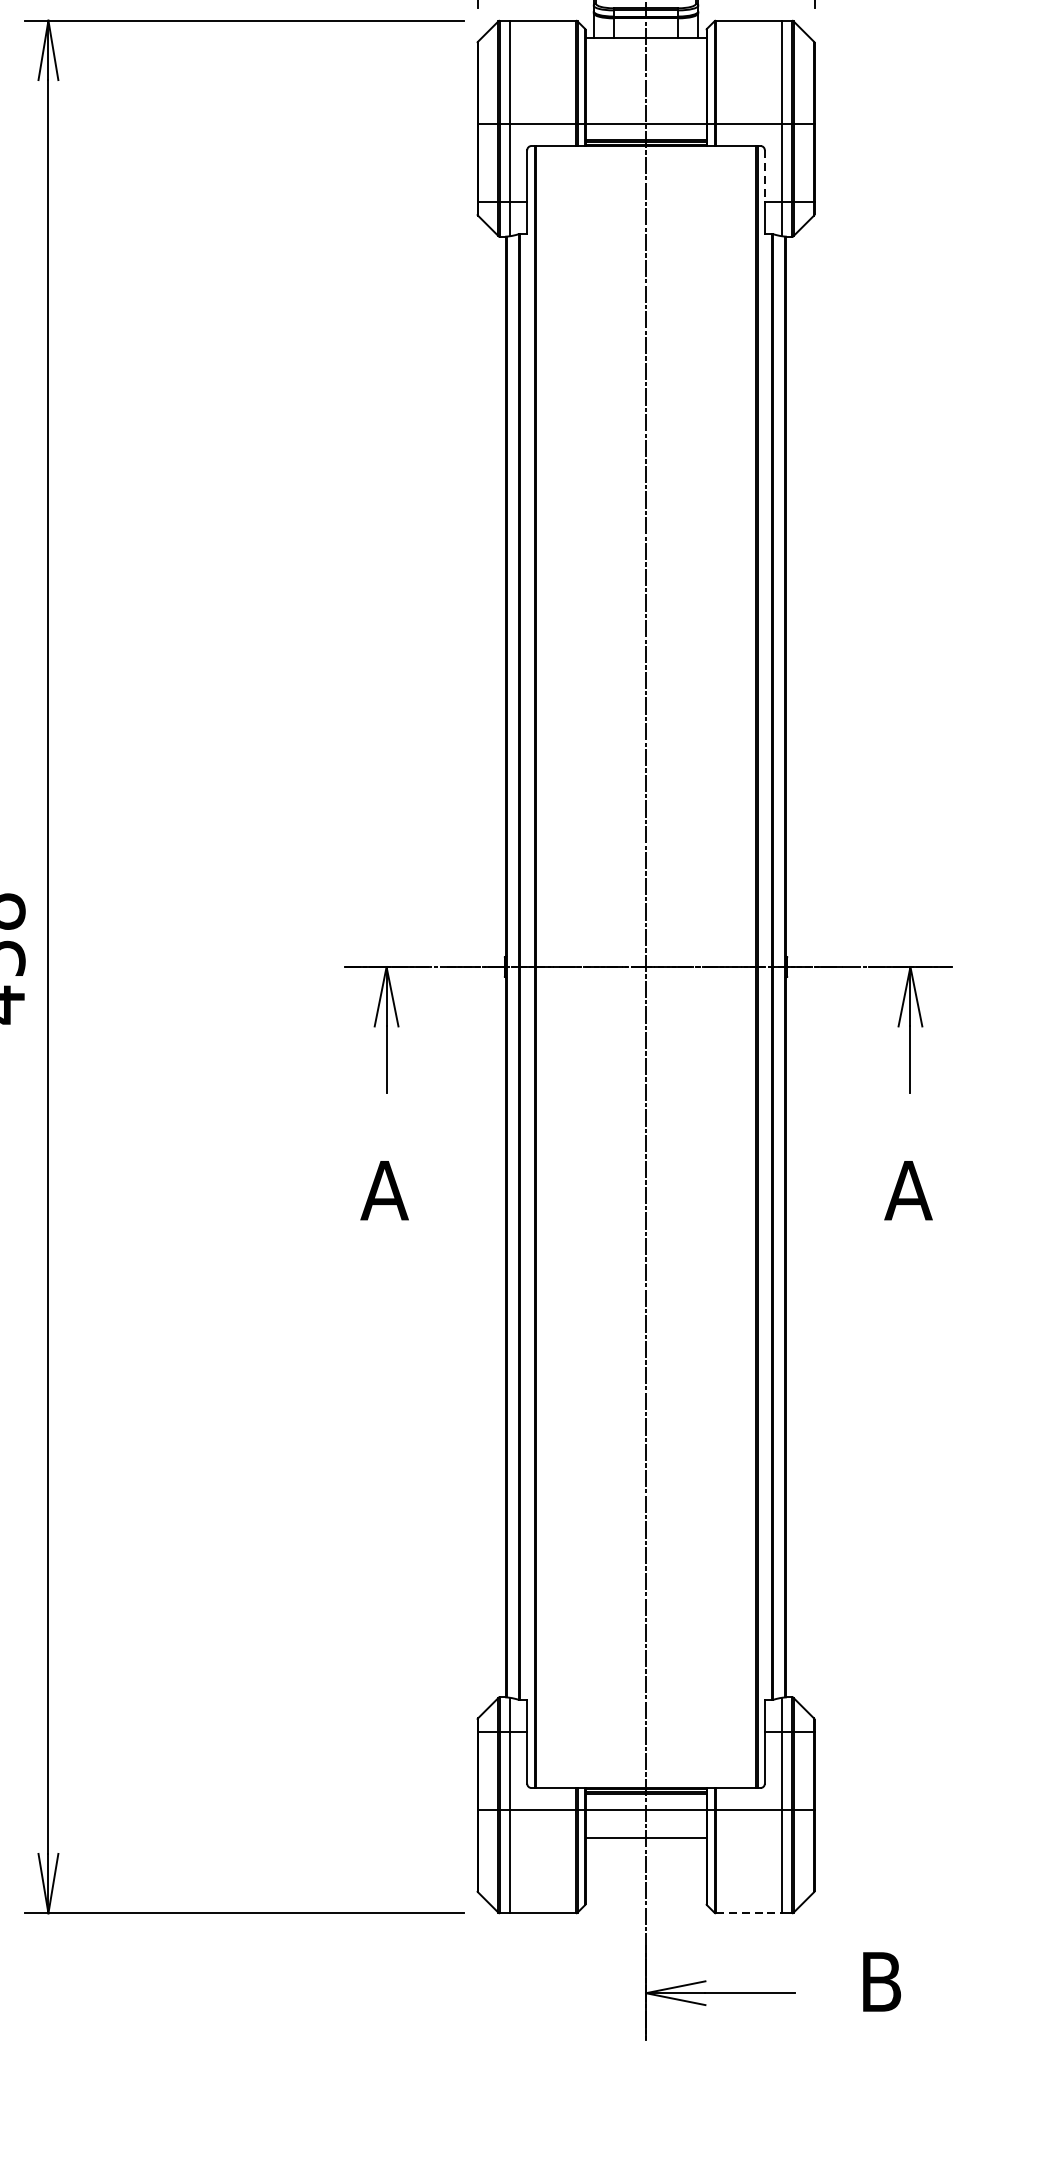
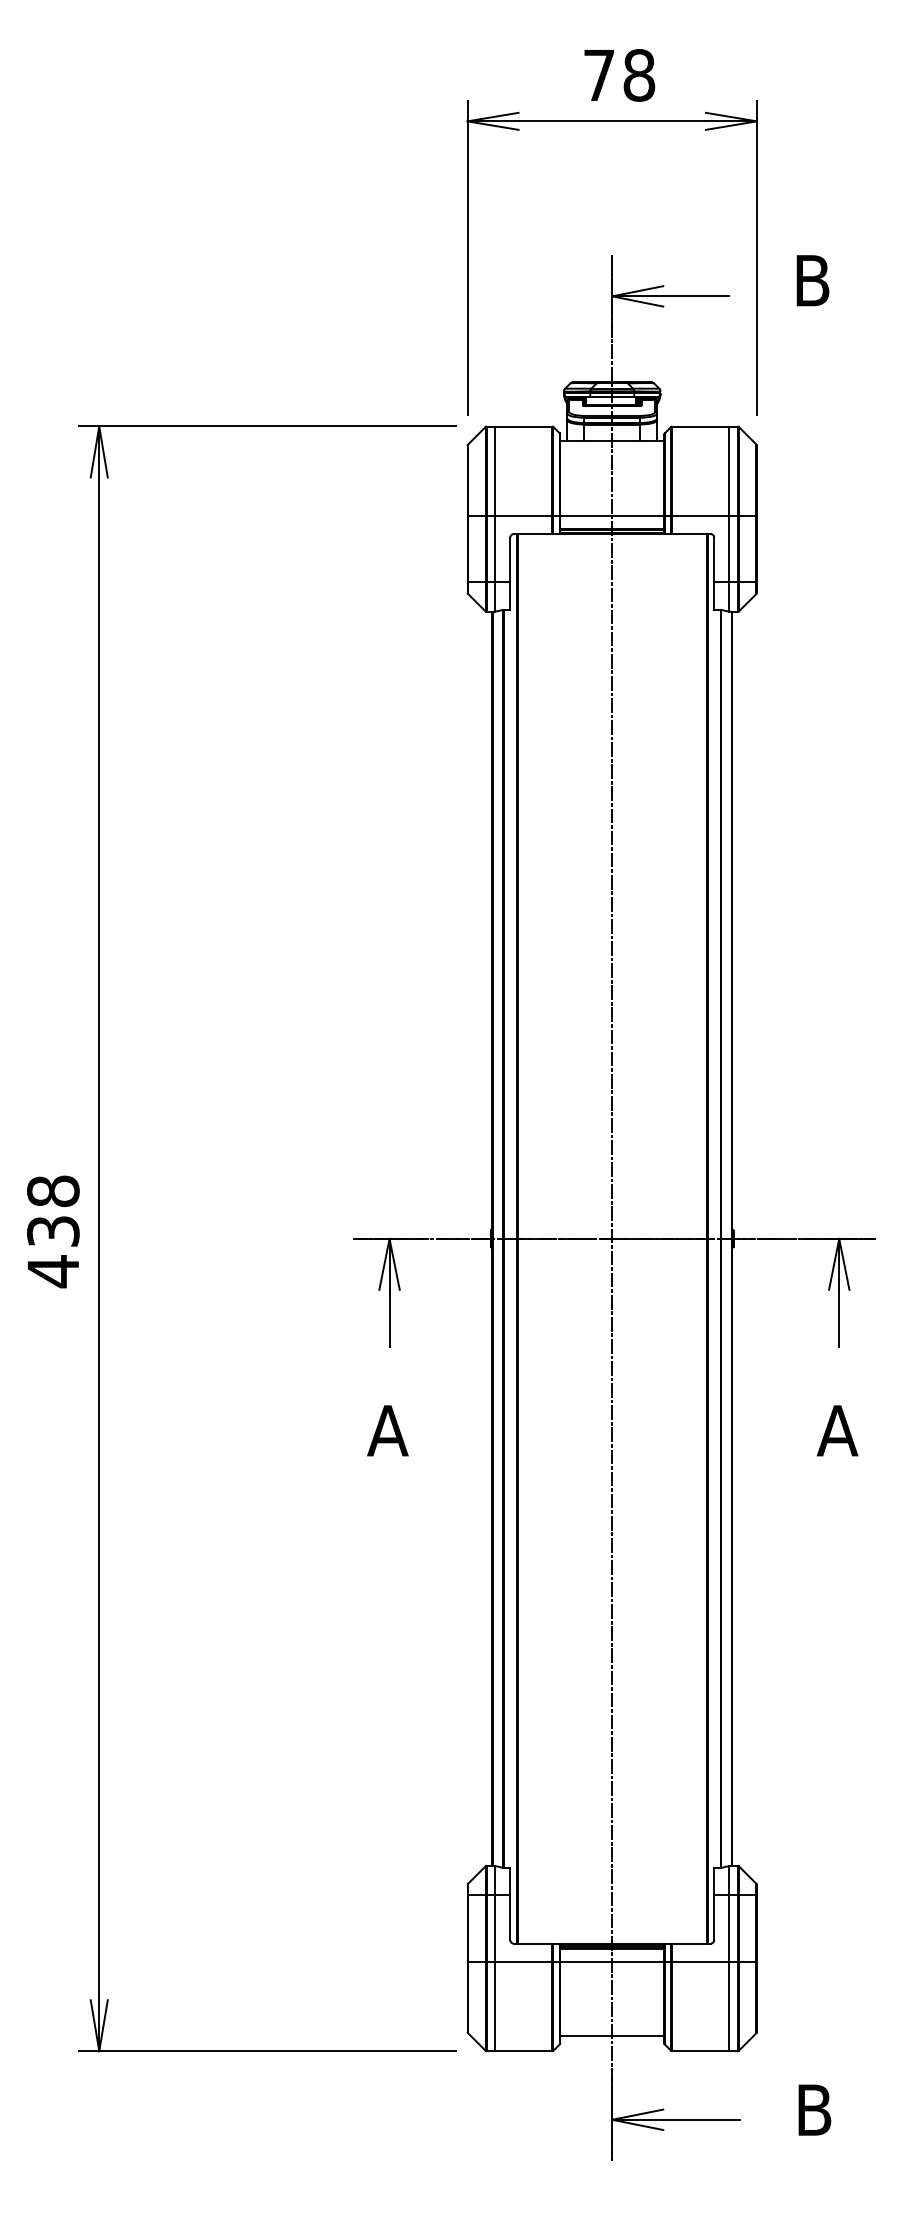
line: (765, 176) -> (714, 560), dashed -> solid
line: (646, 1837) -> (612, 2036), moved
line: (749, 1913) -> (701, 2051), dashed -> solid

